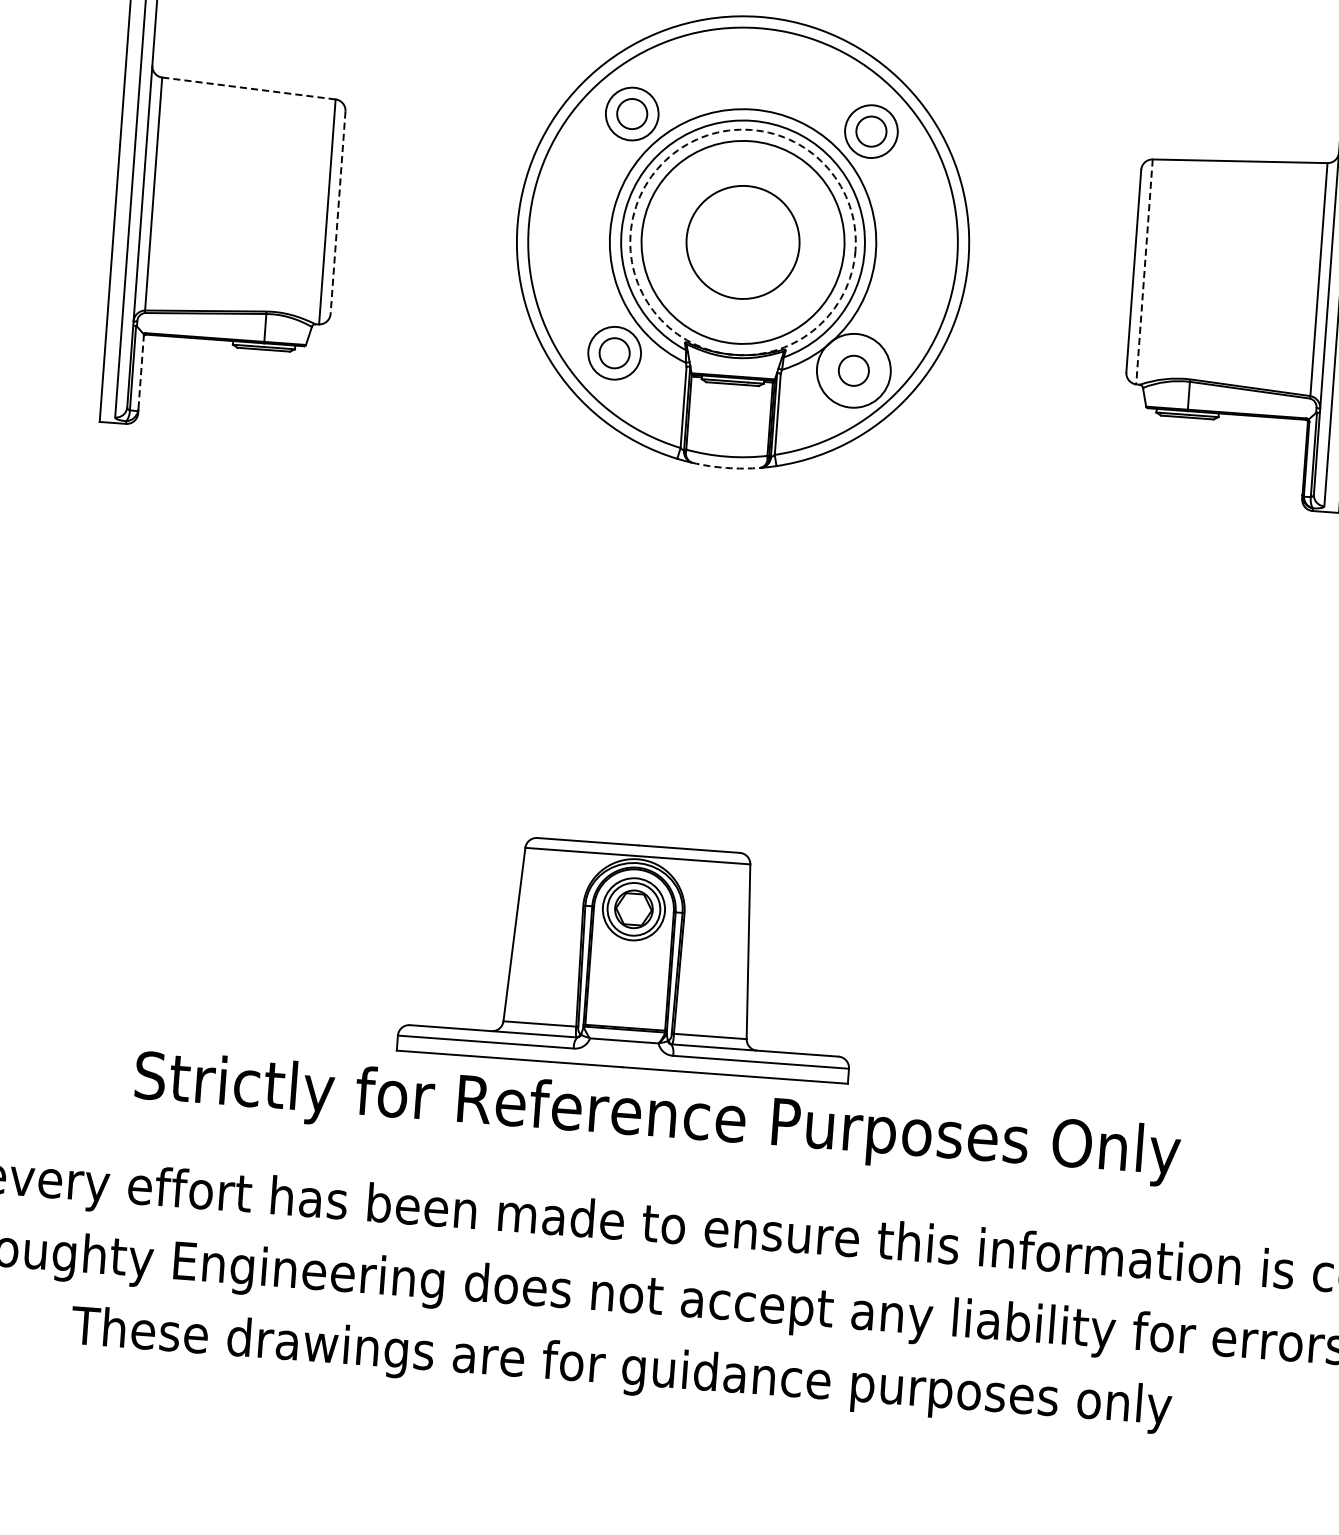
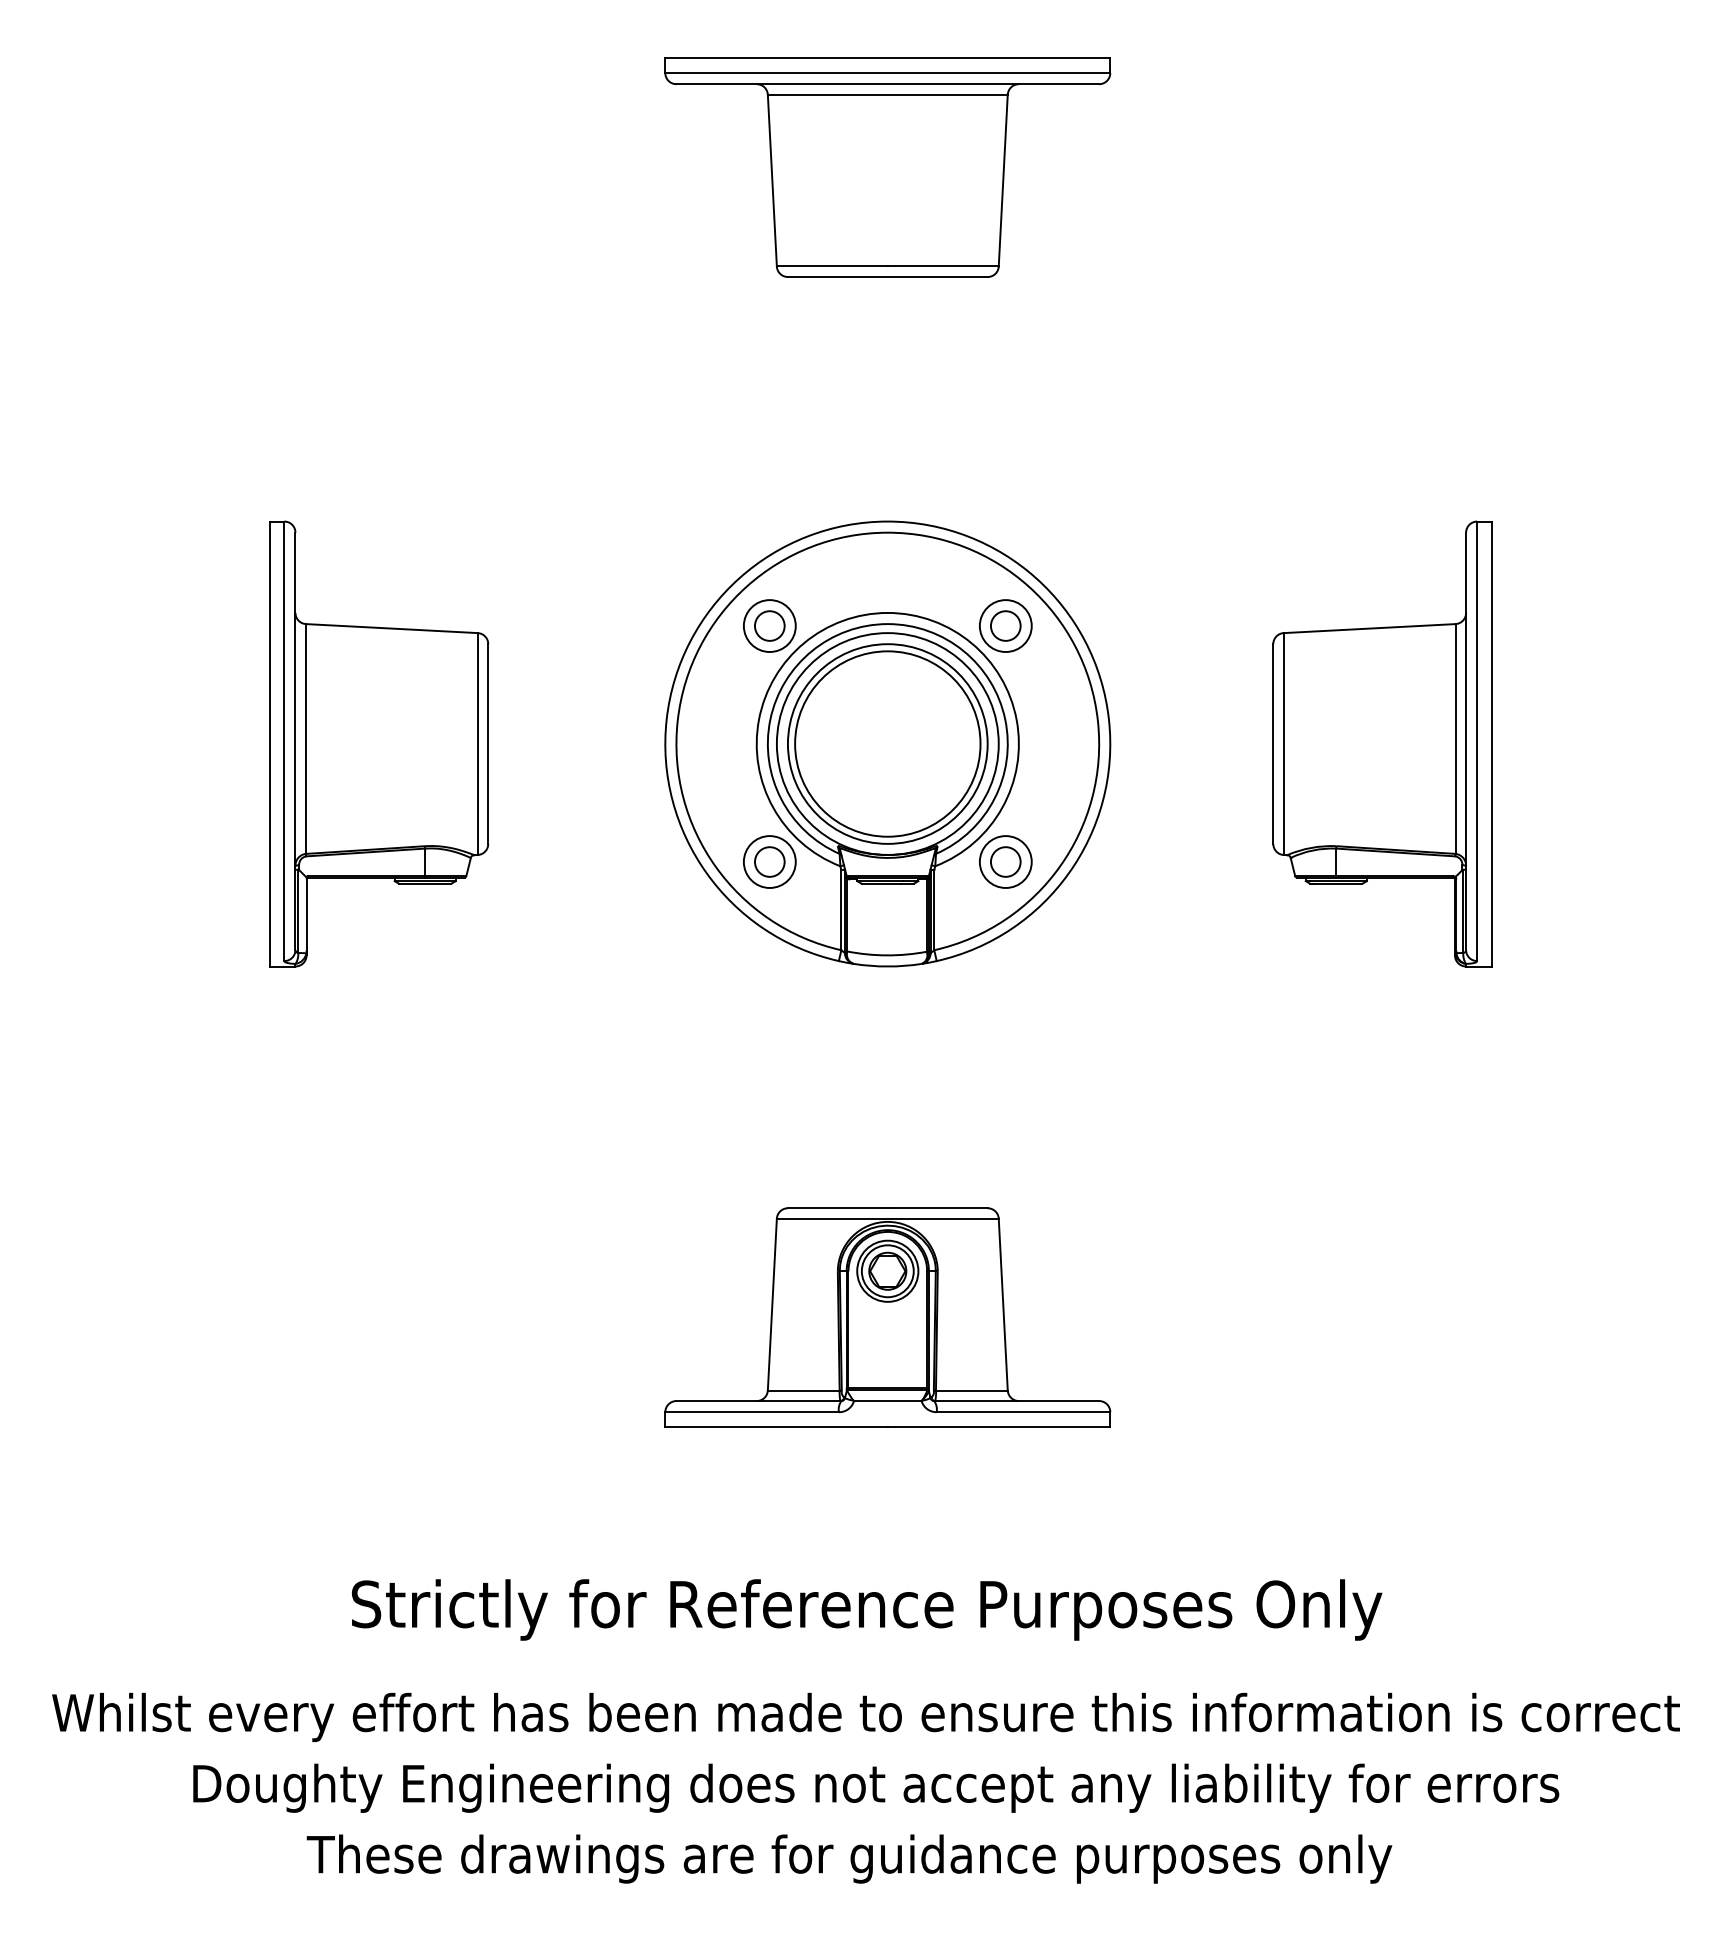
line: (248, 88) -> (391, 628), dashed -> solid
line: (338, 213) -> (488, 744), dashed -> solid
circle: (742, 241) -> (887, 743), dashed -> solid
circle: (742, 241) -> (887, 743), size x1.67
line: (1144, 272) -> (1283, 744), dashed -> solid
circle: (853, 370) -> (1005, 861), size x0.71
line: (141, 371) -> (306, 914), dashed -> solid
arc: (726, 467) -> (887, 966), dashed -> solid
part: (630, 956) -> (887, 1317), moved

